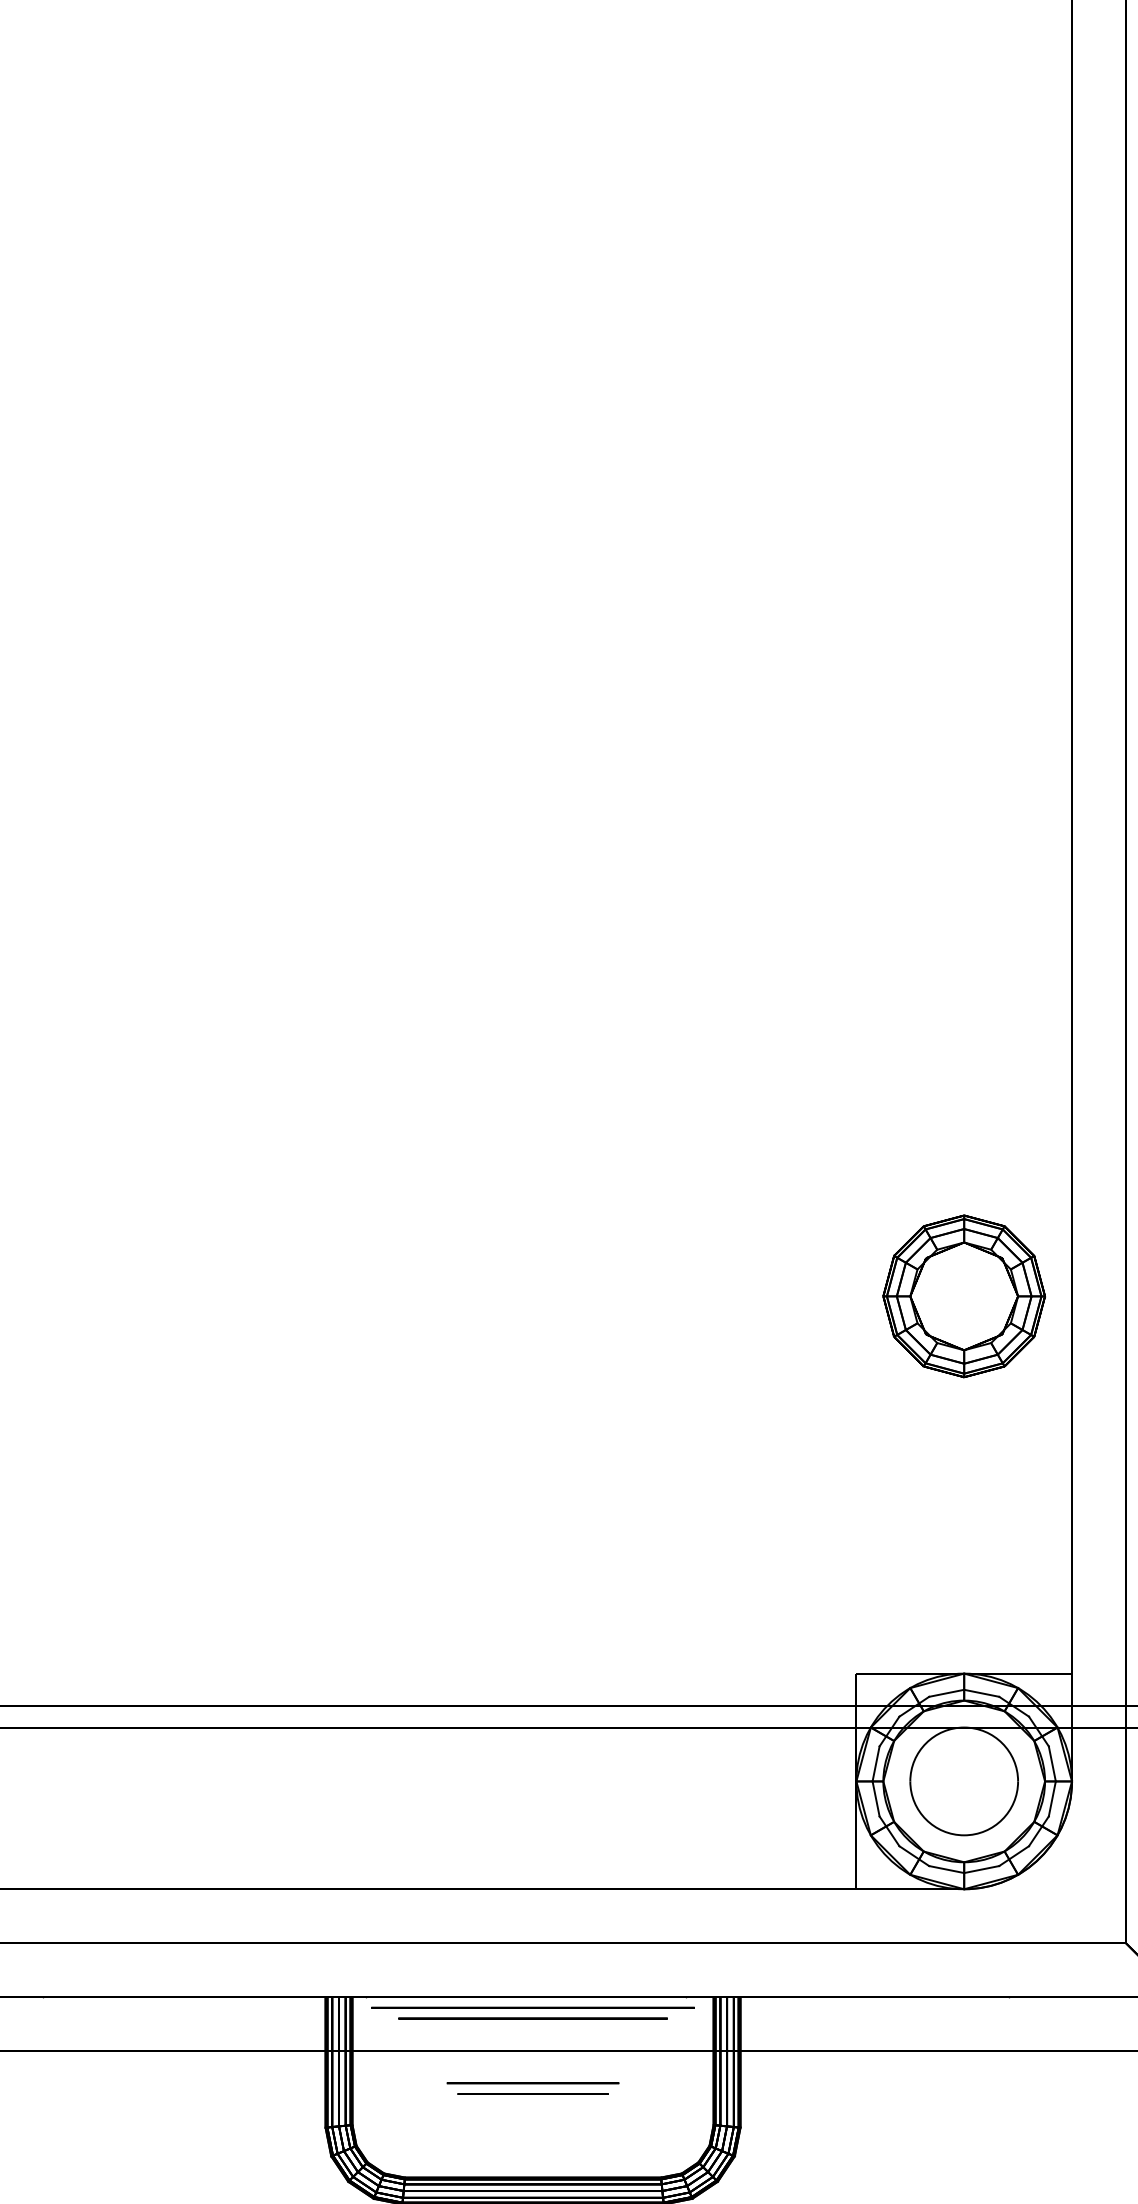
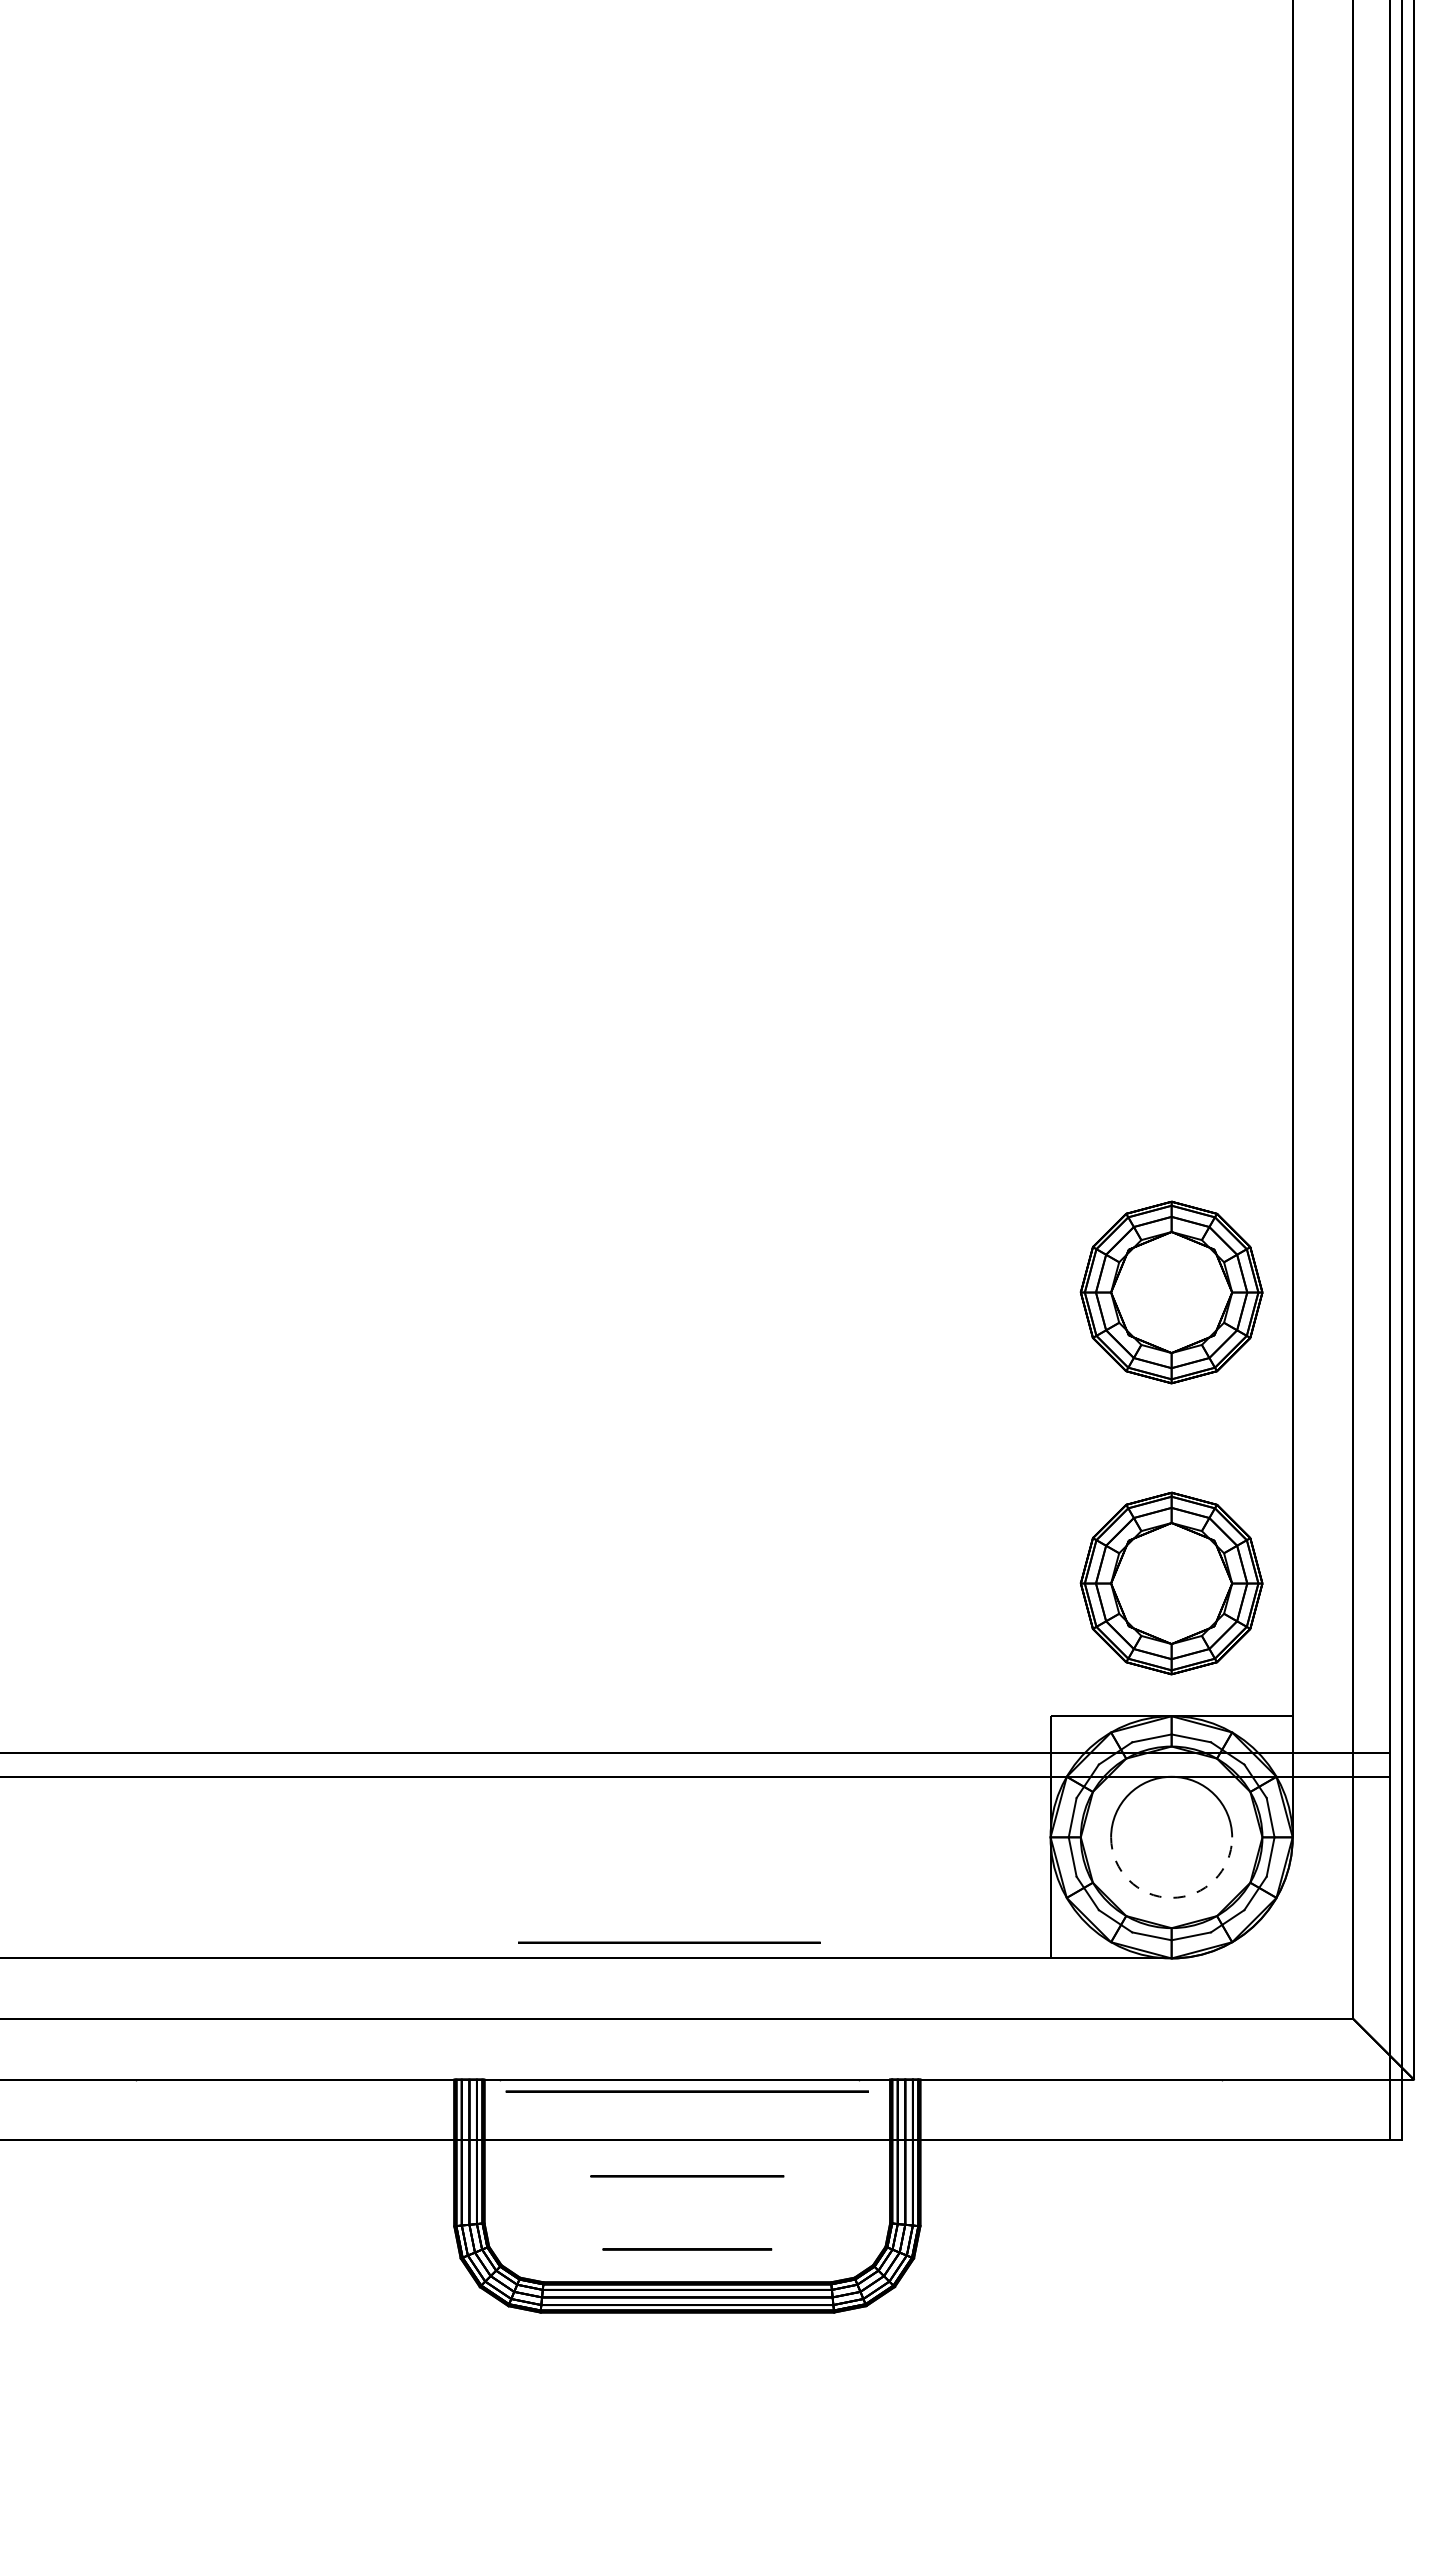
part: (964, 1555) -> (1171, 1583), added
arc: (964, 1834) -> (1171, 1897), solid -> dashed
circle: (533, 2018) -> (669, 1942), moved
circle: (533, 2094) -> (687, 2249), moved

